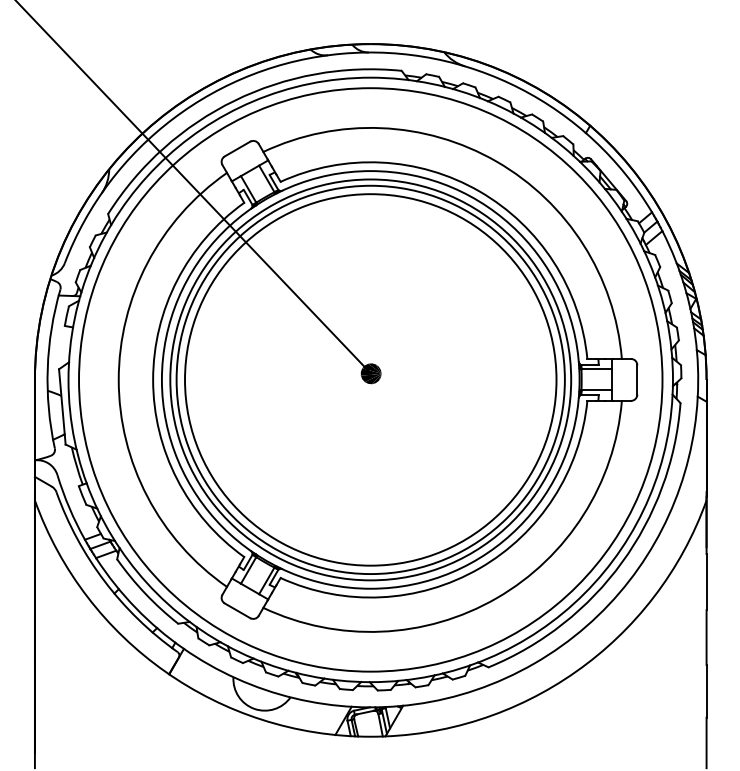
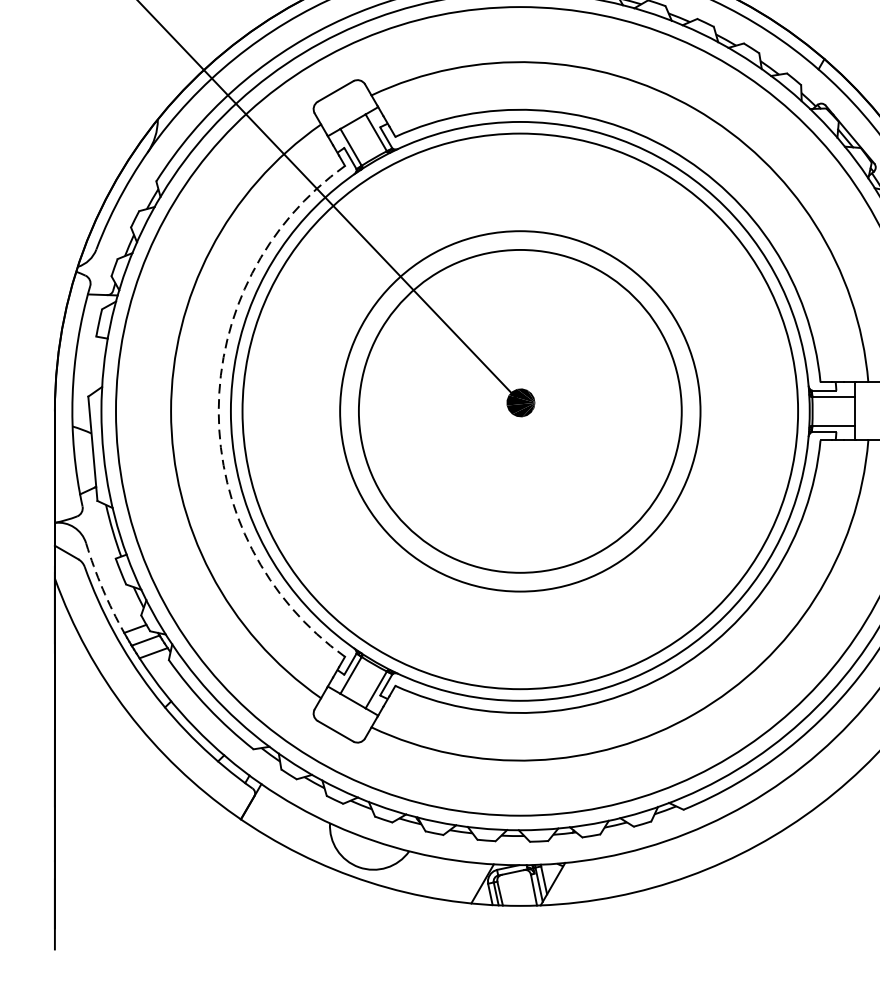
arc: (153, 379) -> (219, 410), solid -> dashed
circle: (370, 379) -> (519, 410), size x0.6
circle: (370, 379) -> (519, 410), size x0.7
arc: (69, 508) -> (102, 589), solid -> dashed

